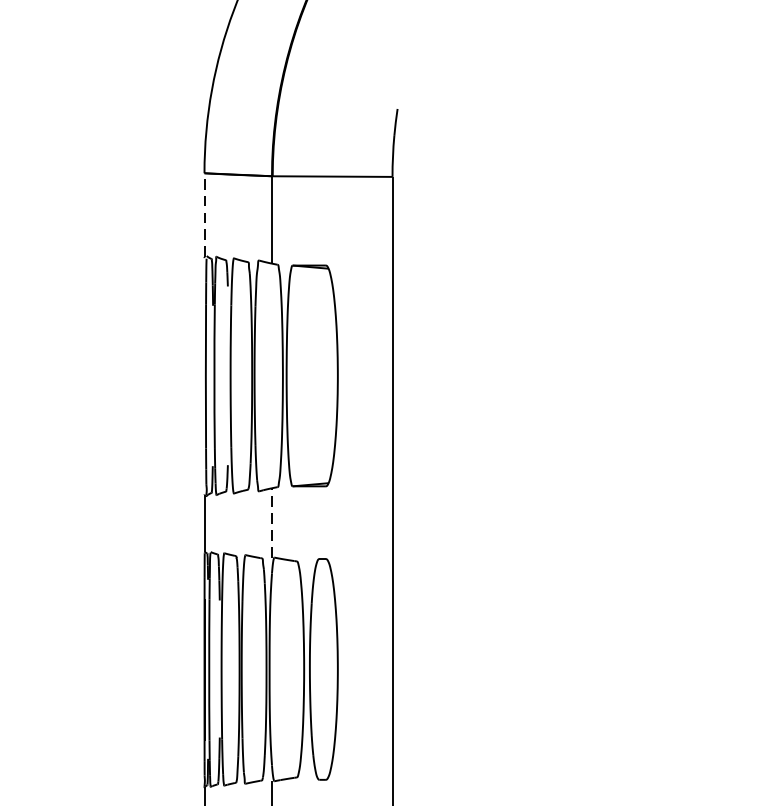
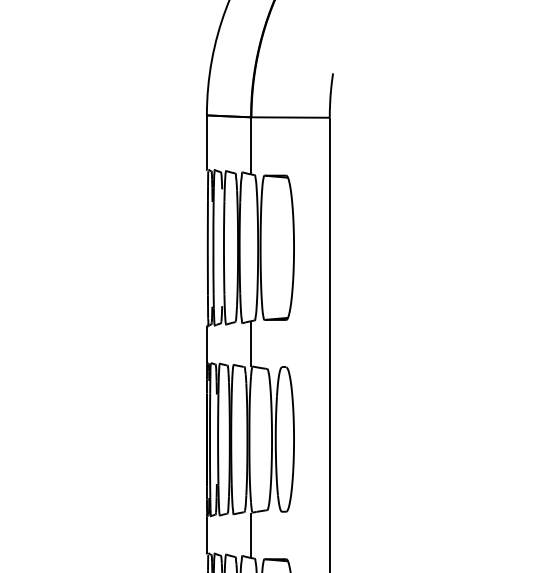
line: (203, 214) -> (206, 142), dashed -> solid
line: (272, 522) -> (251, 343), dashed -> solid

